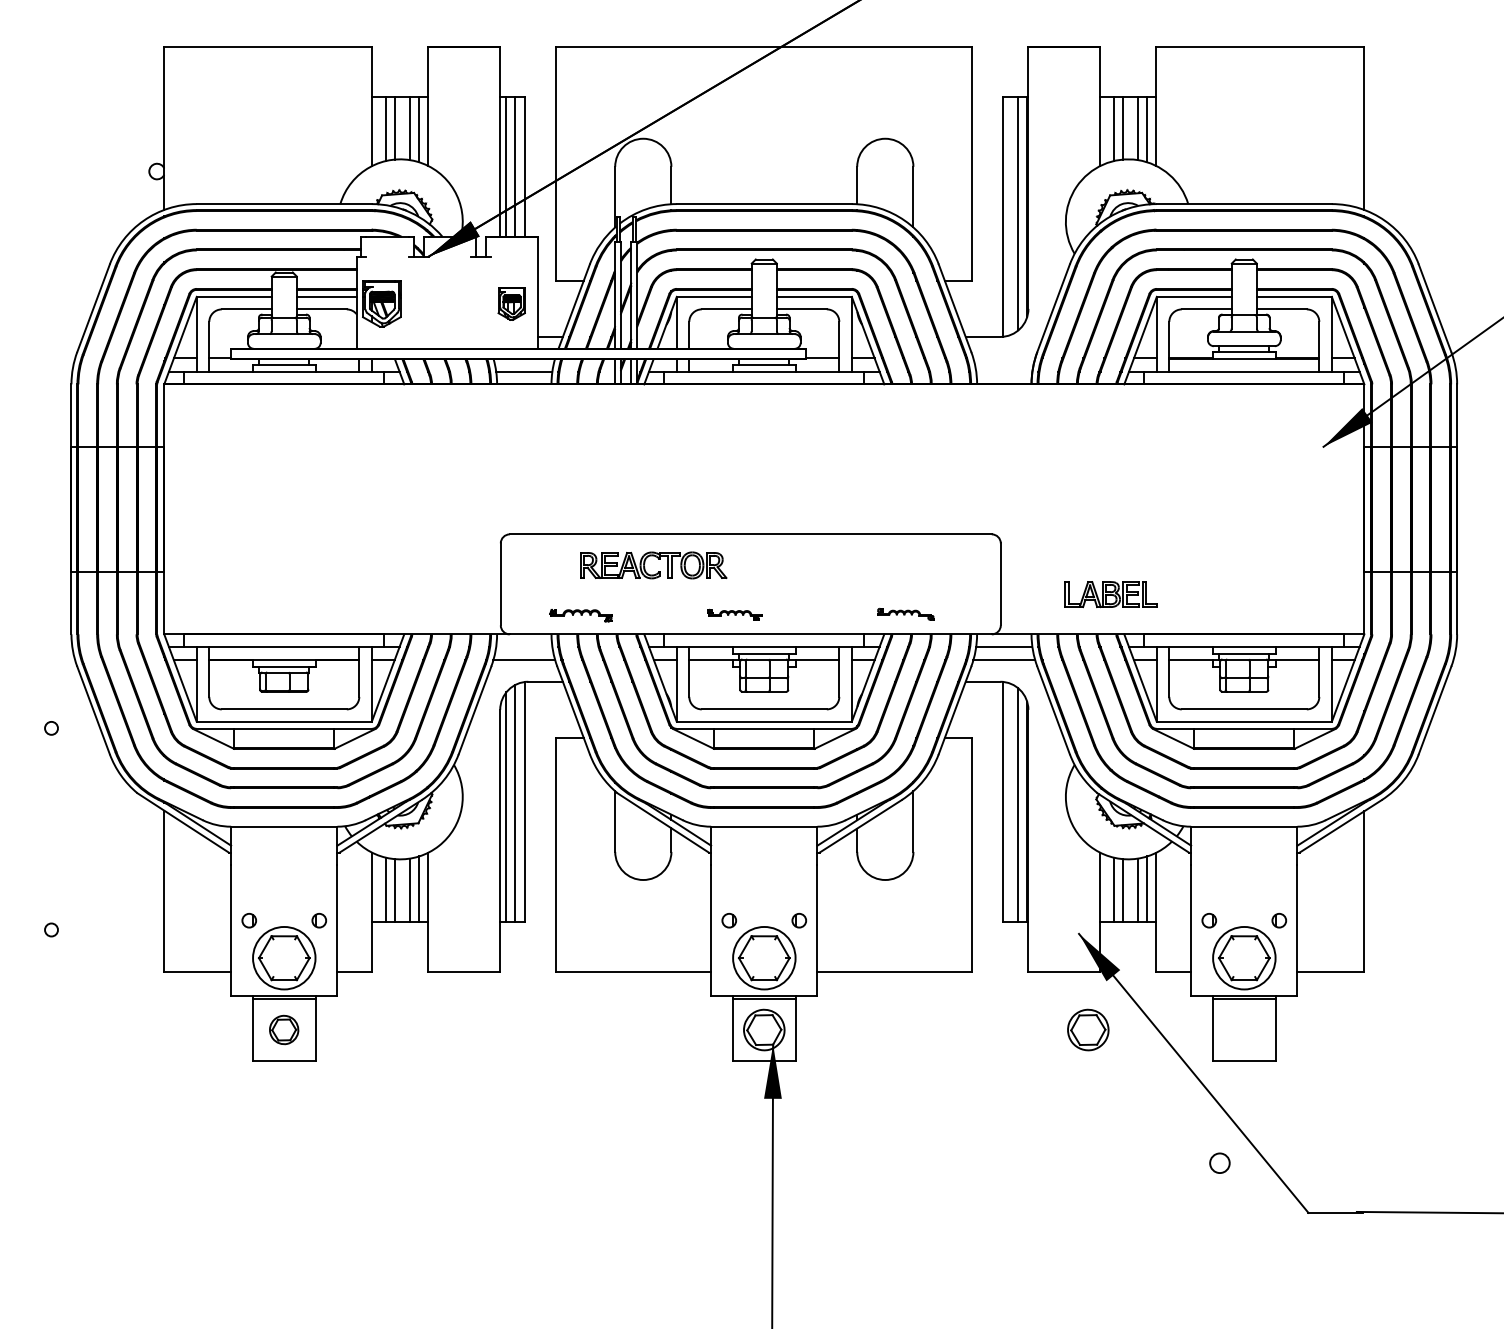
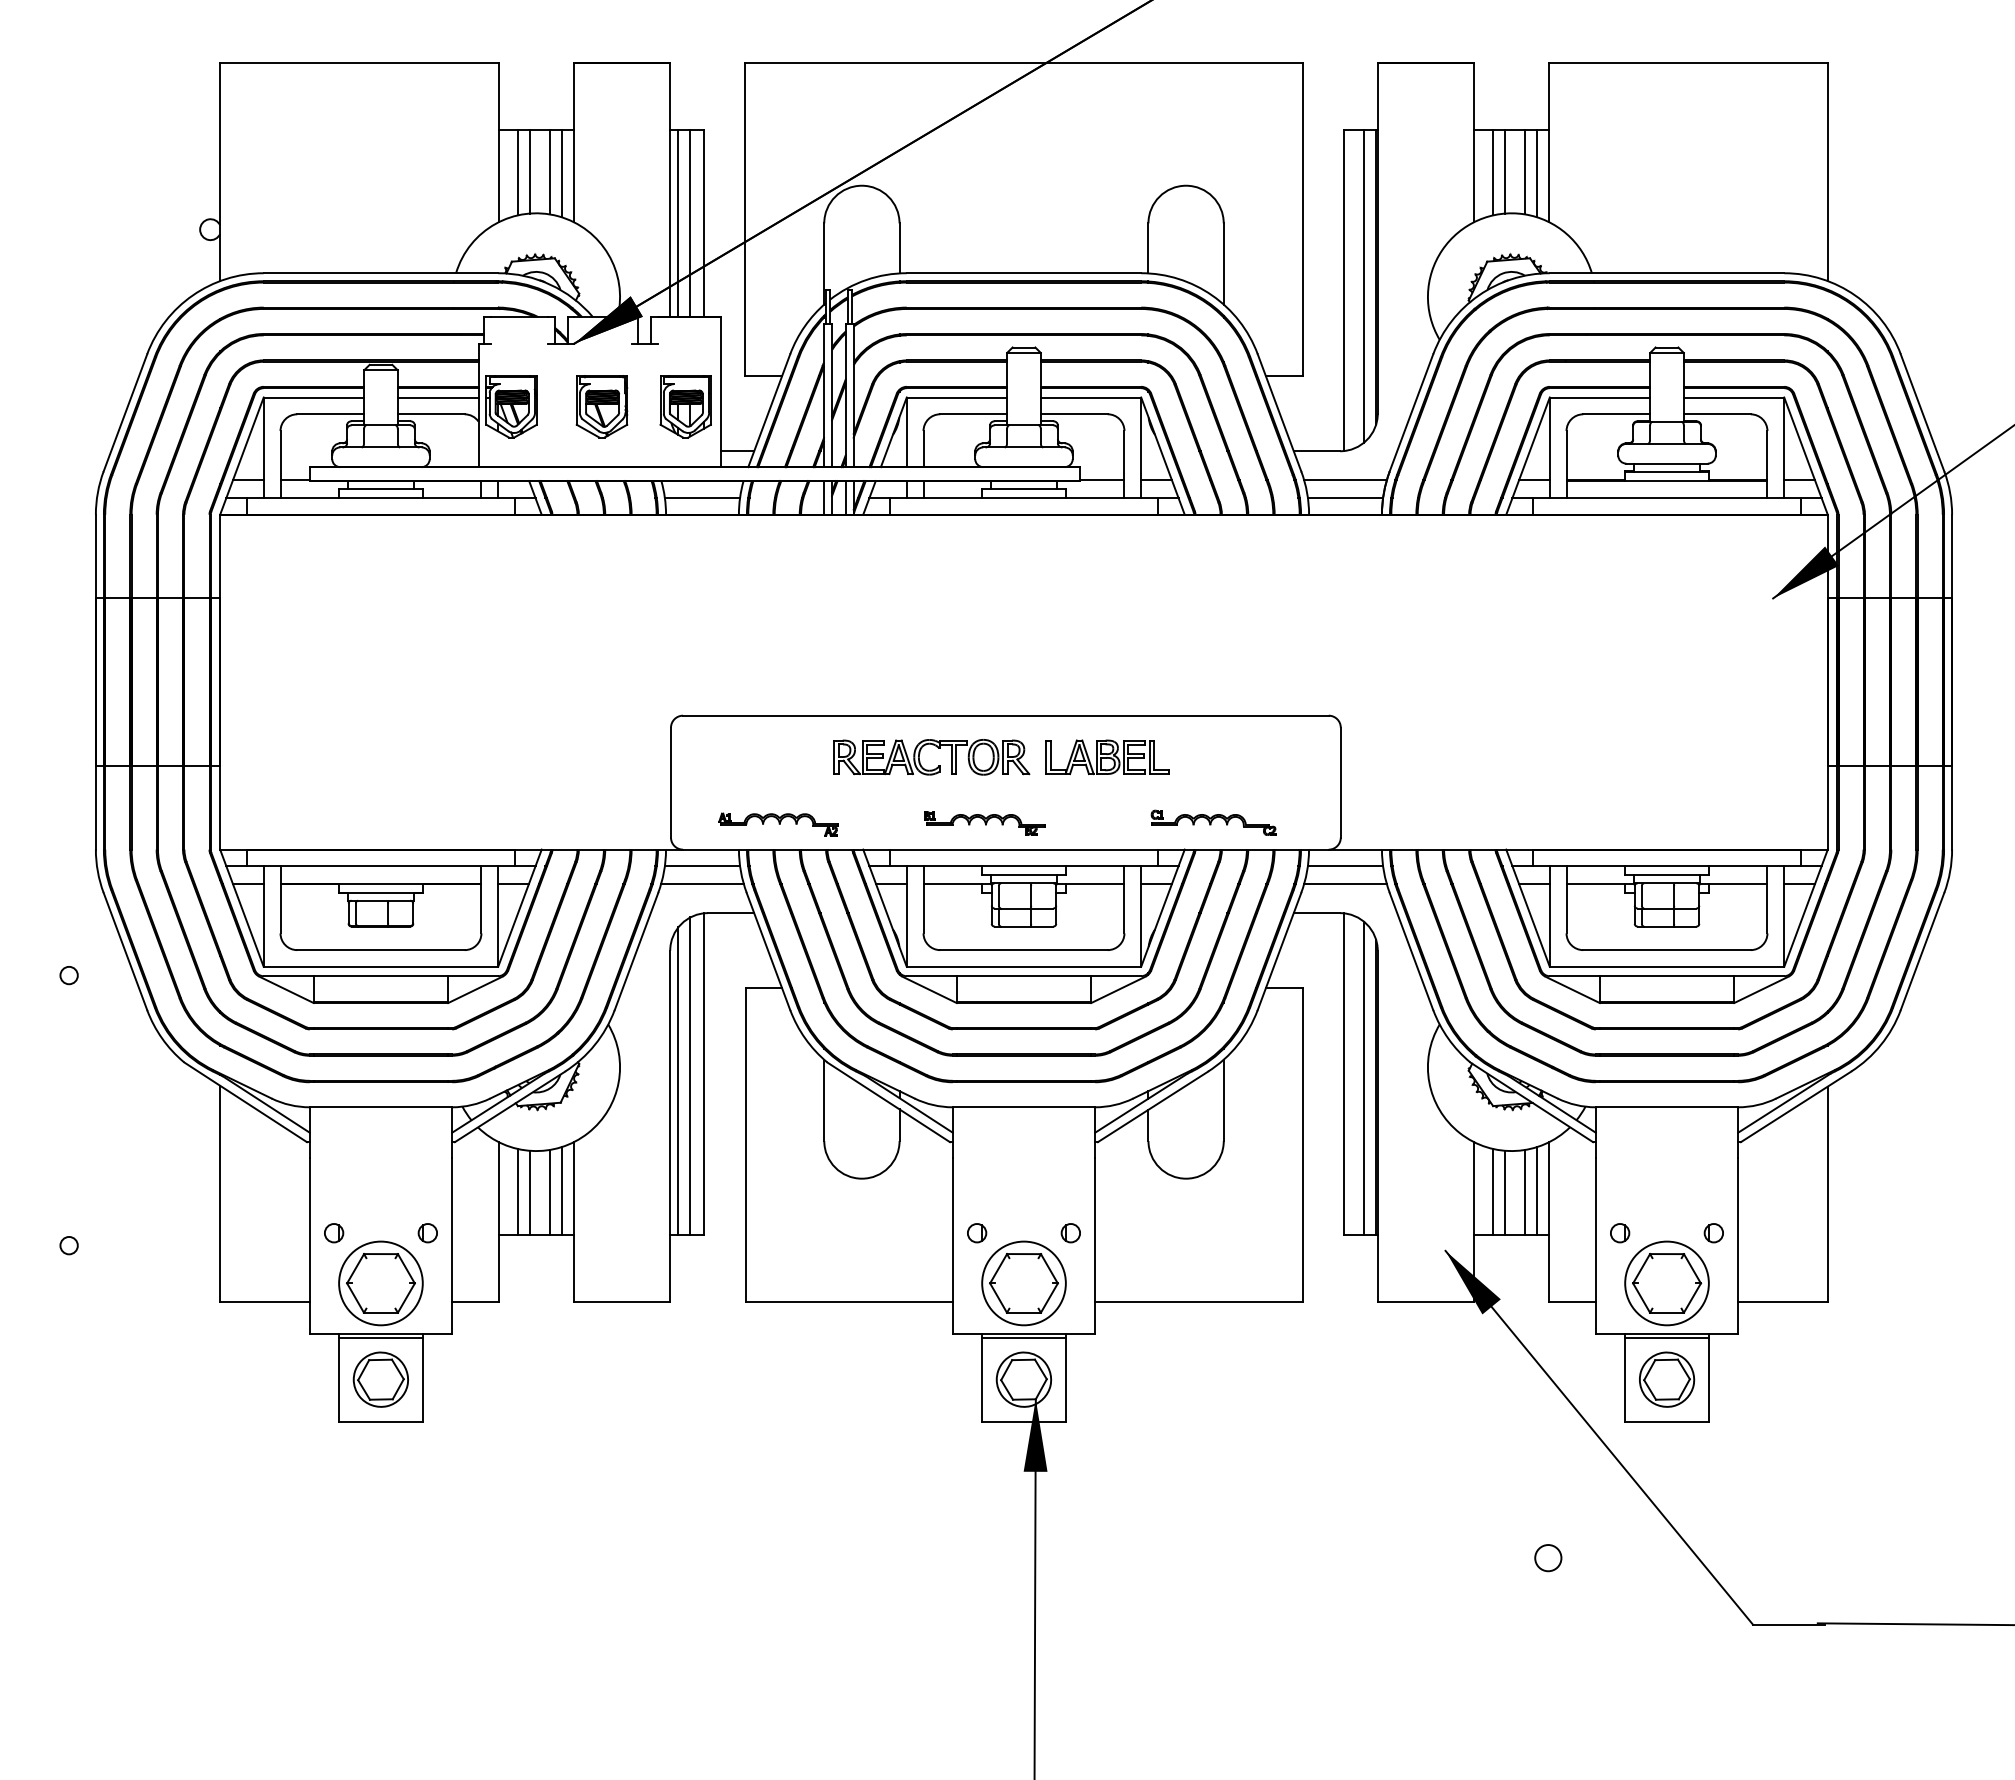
part: (448, 303) -> (601, 406), added
part: (511, 303) -> (685, 406), size x1.43
line: (1004, 358) -> (1345, 479), added
line: (1004, 372) -> (1345, 498), added
part: (658, 571) -> (938, 765), moved
part: (1111, 594) -> (1107, 757), moved
part: (734, 614) -> (984, 823), size x1.67
part: (905, 614) -> (1213, 822), size x1.67
part: (581, 615) -> (778, 824), size x1.43
line: (524, 646) -> (702, 866), added
part: (283, 1029) -> (380, 1379), size x1.43
part: (1088, 1029) -> (1667, 1379), moved
circle: (1220, 1163) -> (1548, 1558), moved

